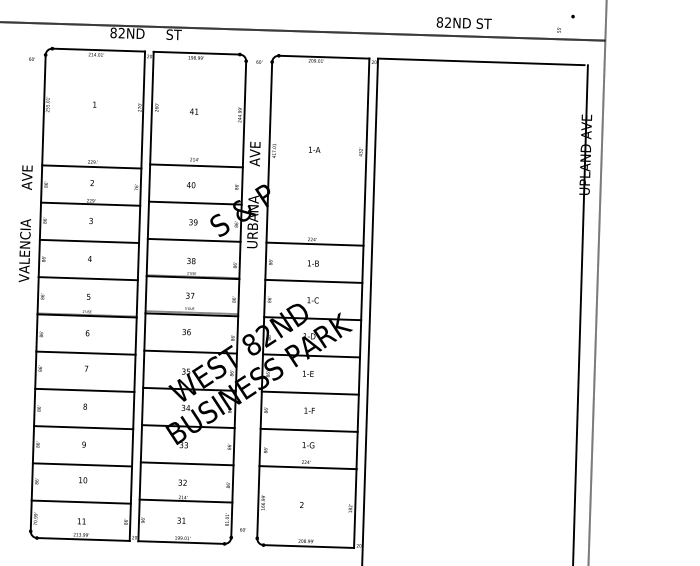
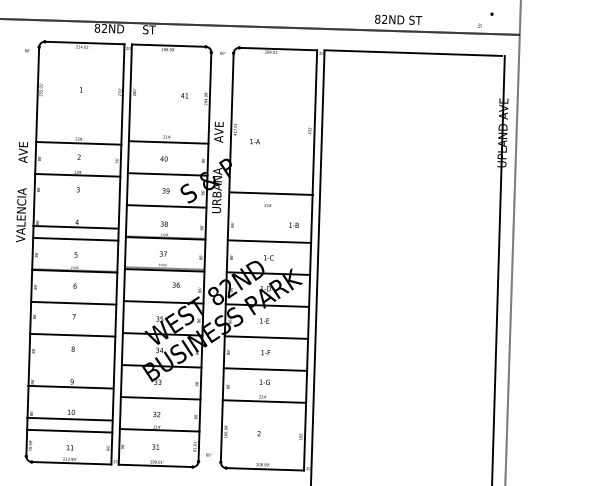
text: (193, 111) -> (184, 95), moved
text: (313, 149) -> (254, 141), moved
line: (89, 240) -> (75, 226), moved
line: (315, 243) -> (271, 193), moved
text: (312, 262) -> (293, 224), moved
text: (185, 331) -> (175, 284), moved
line: (83, 426) -> (70, 386), moved
line: (82, 464) -> (69, 418), moved

